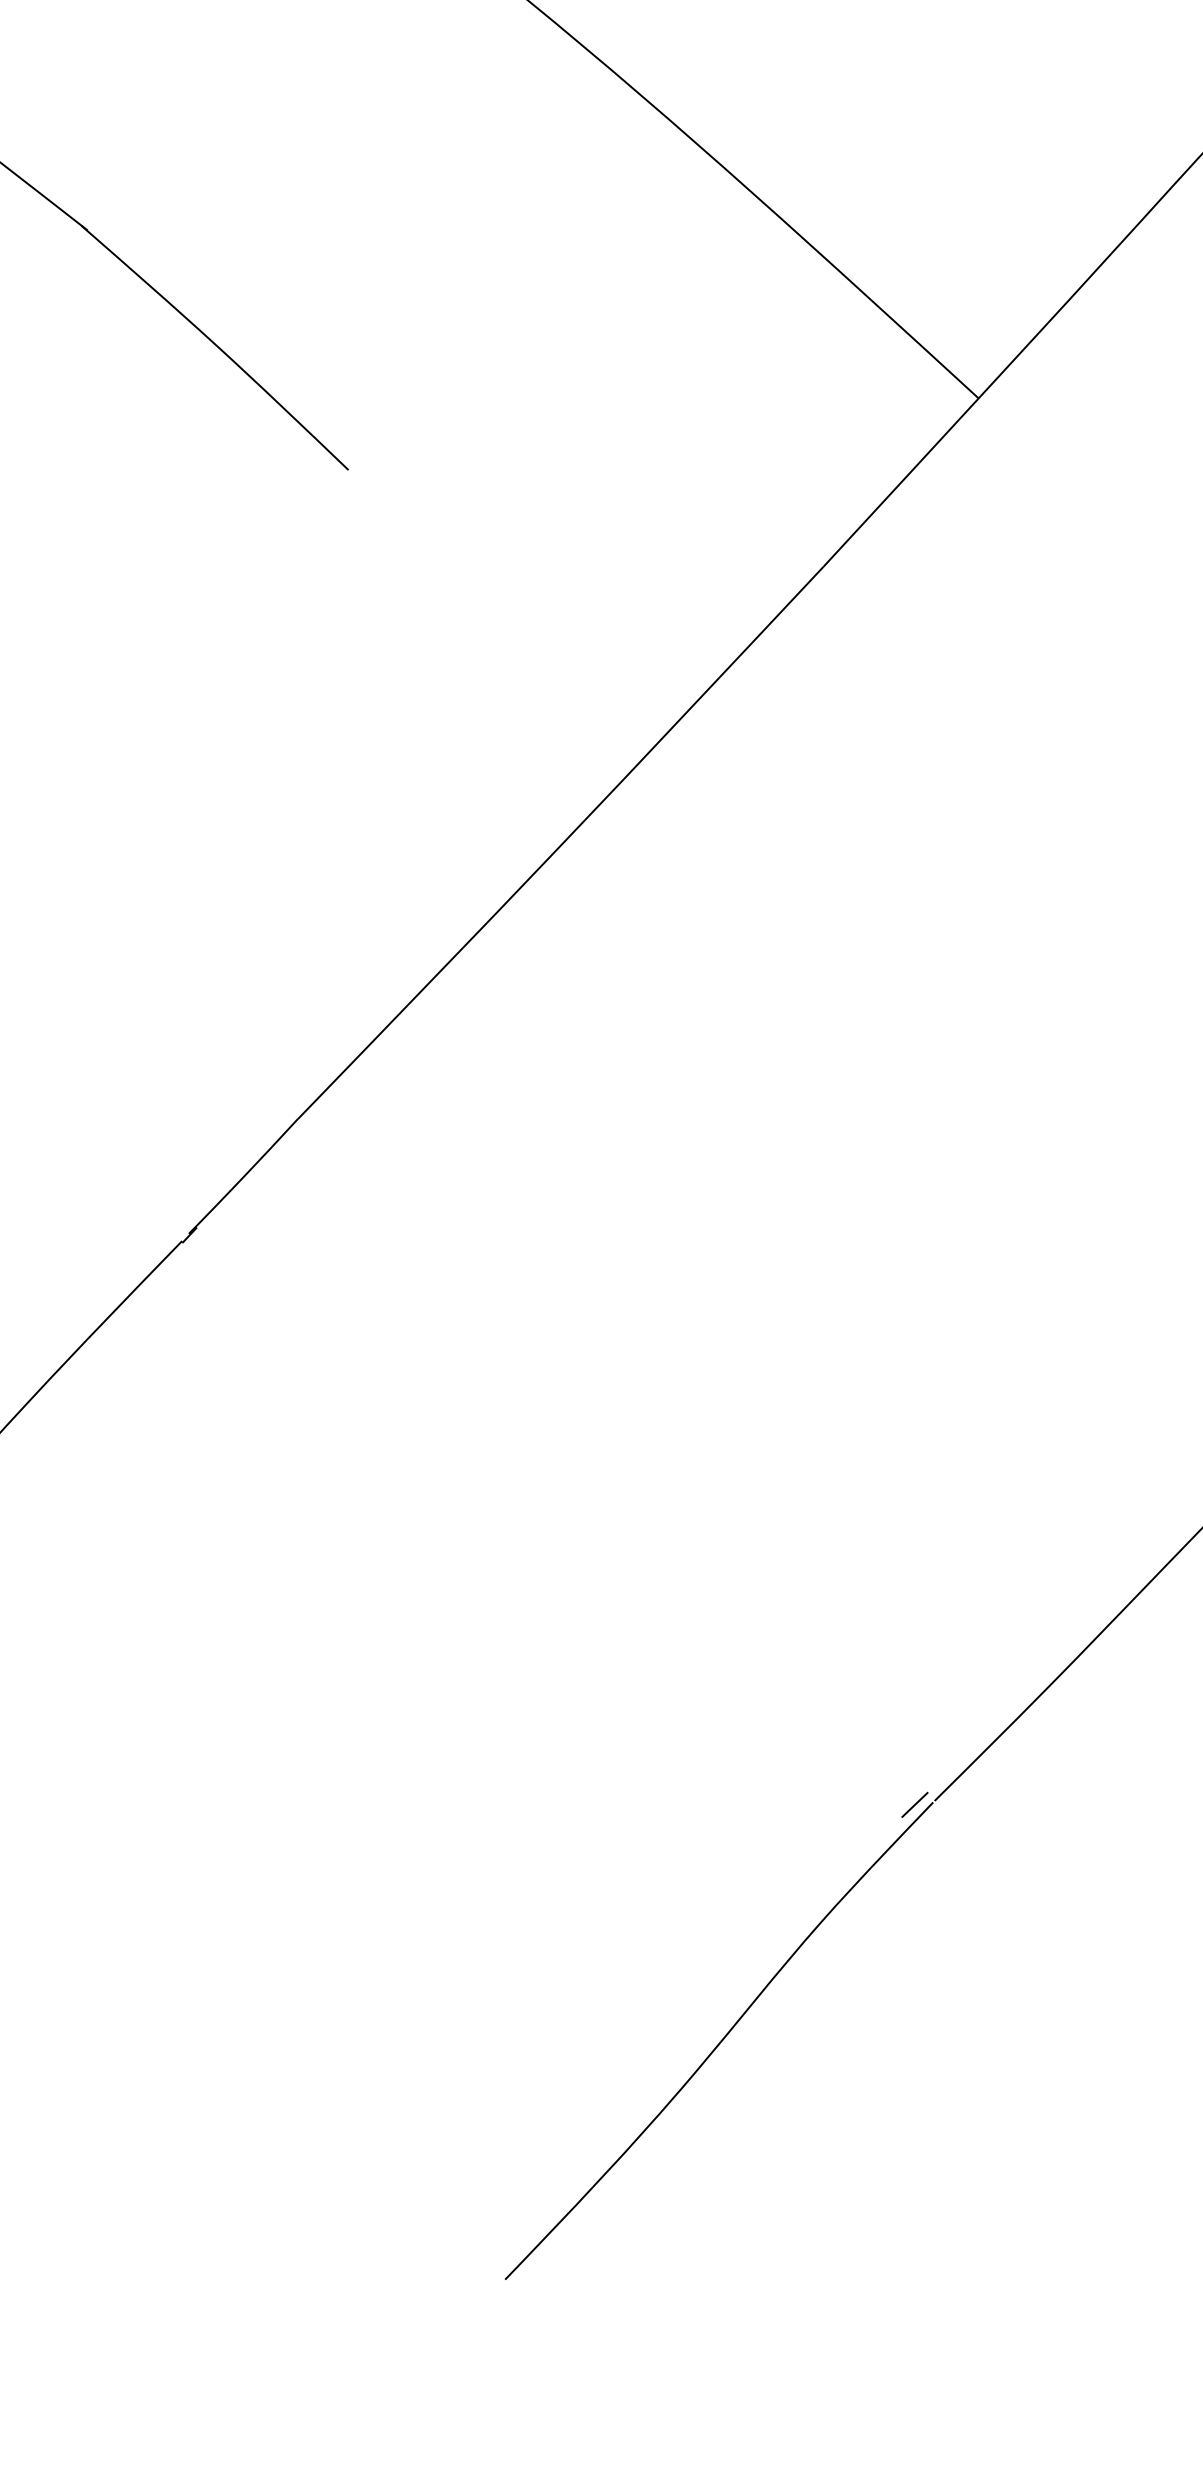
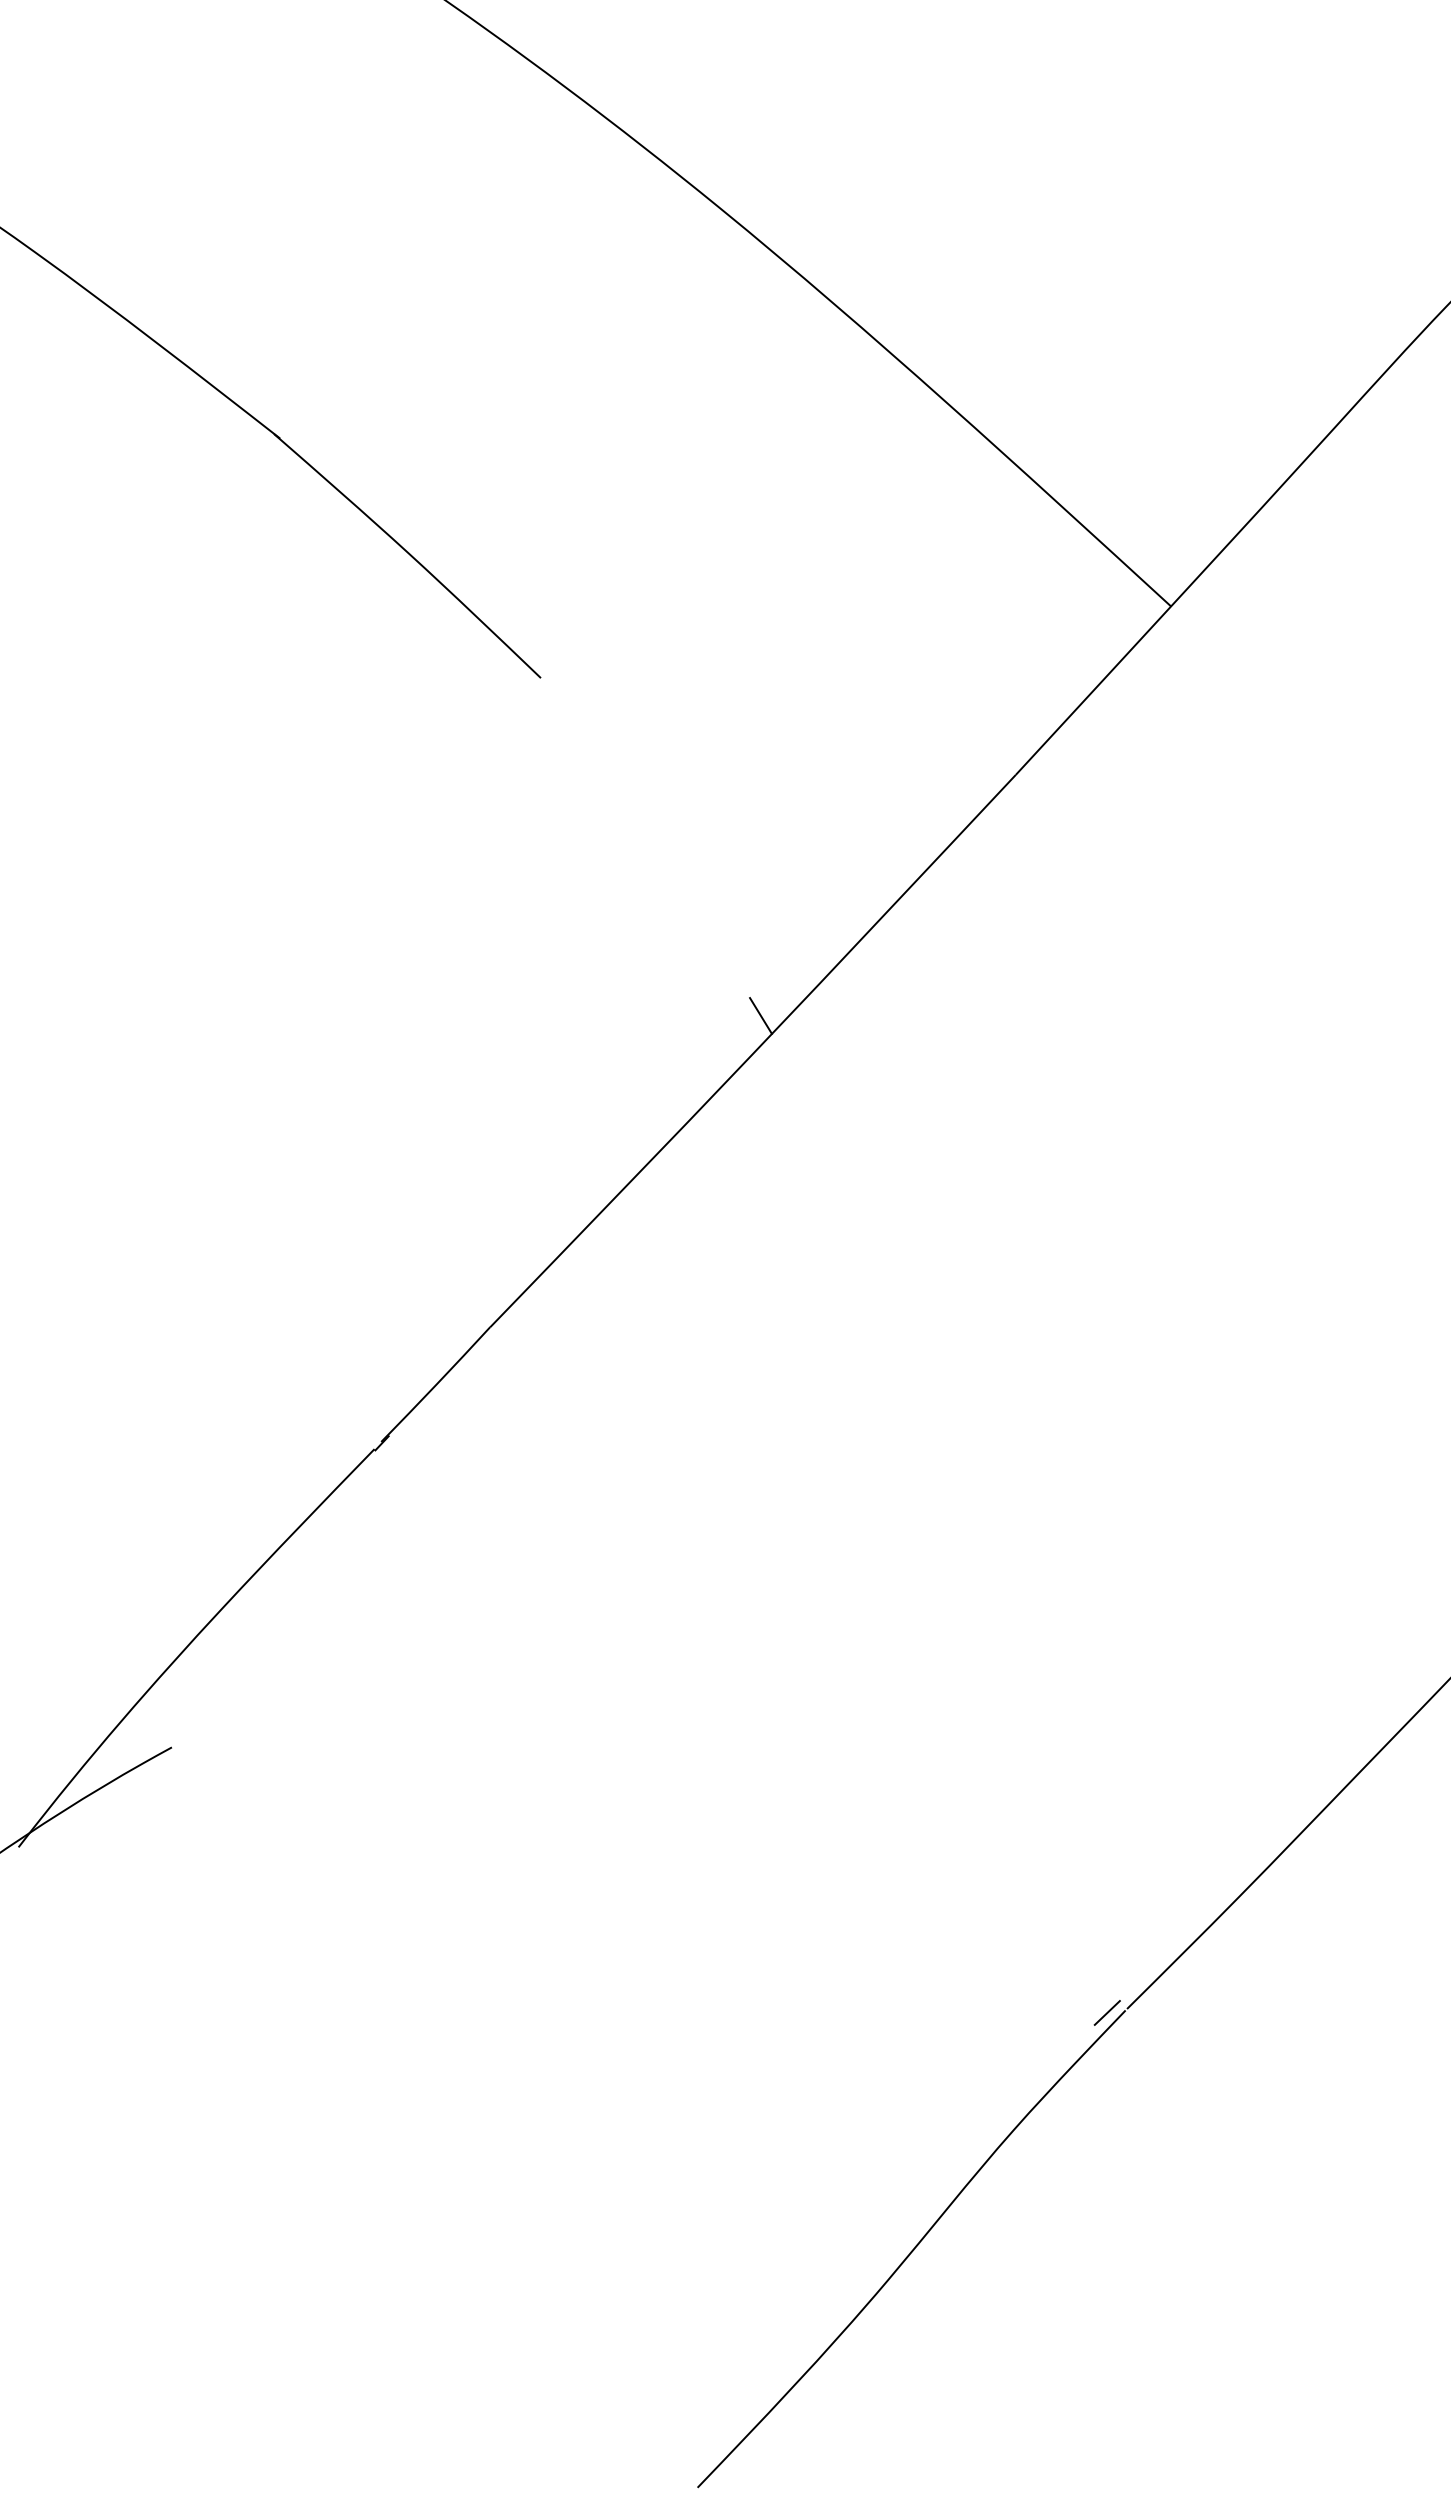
line: (568, 807) -> (760, 1015), added

